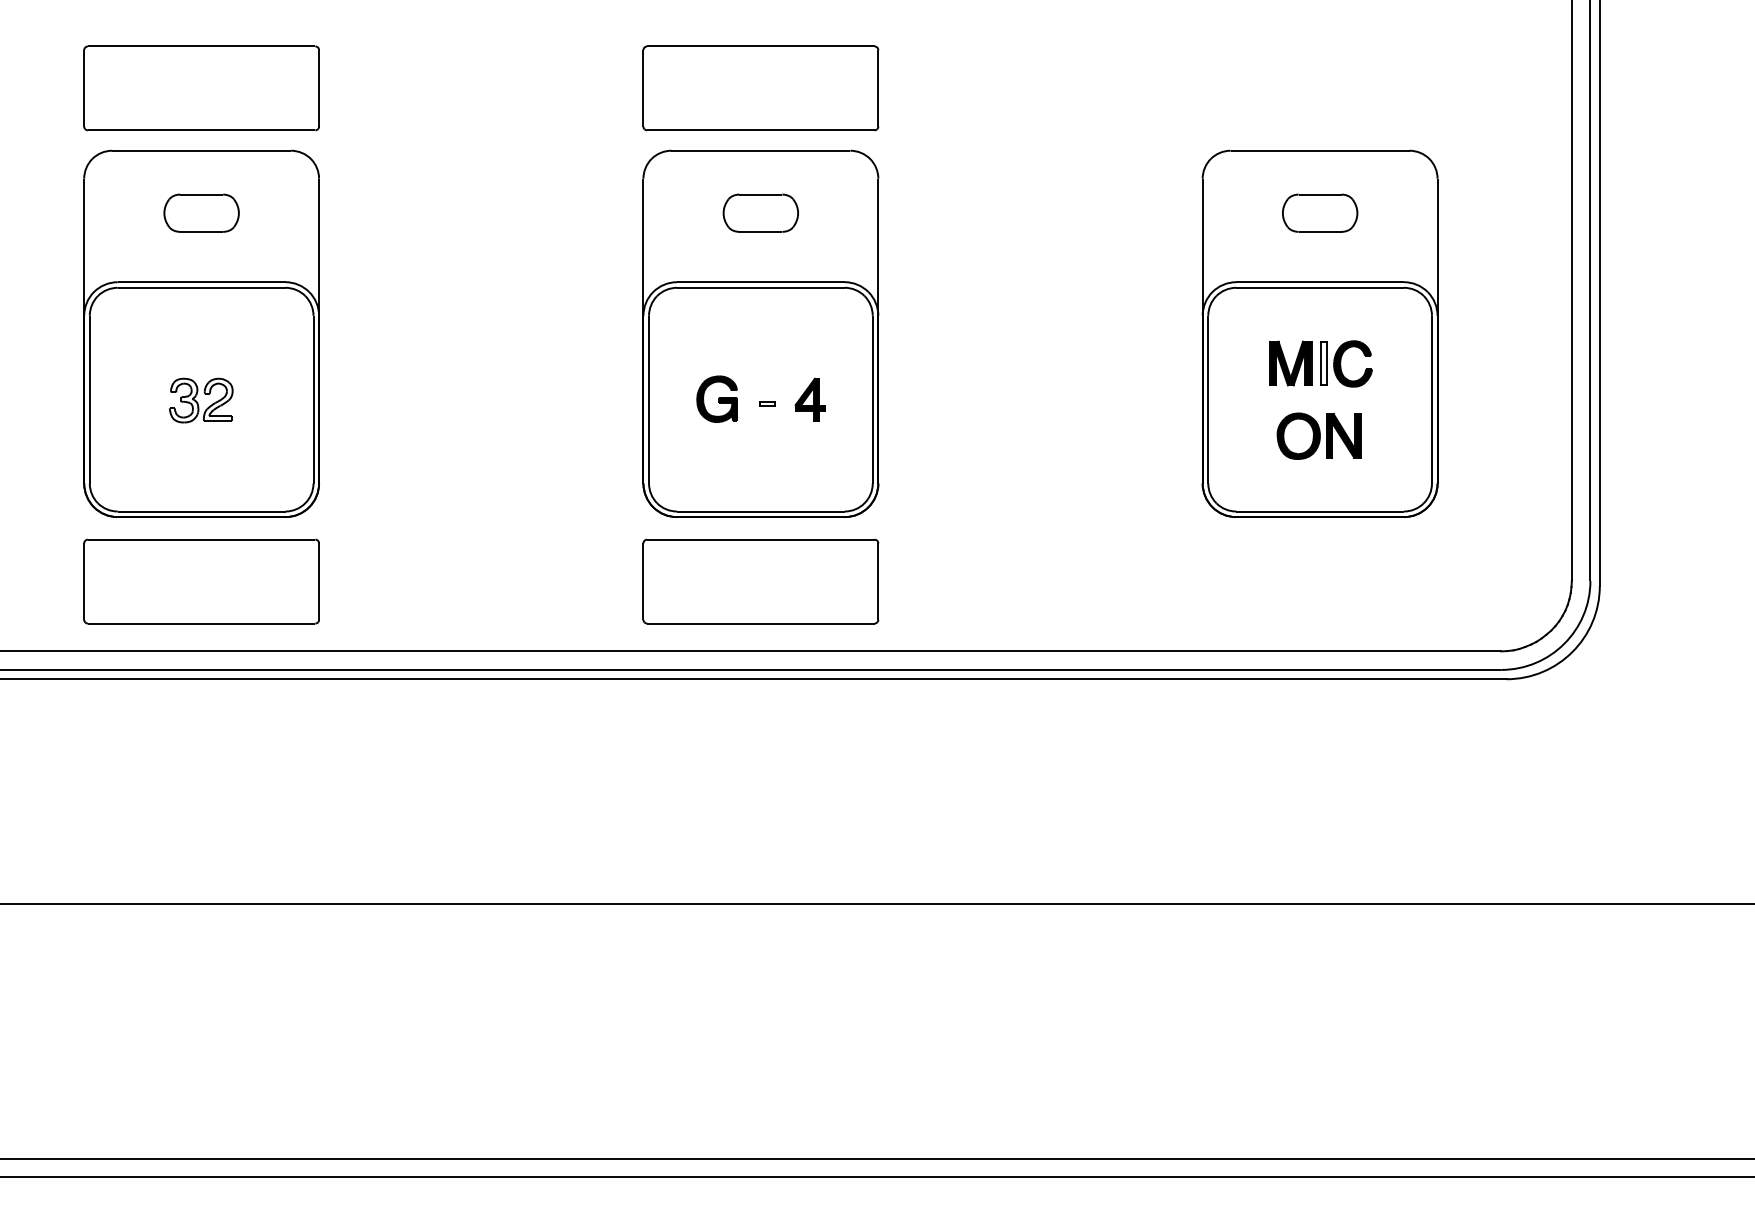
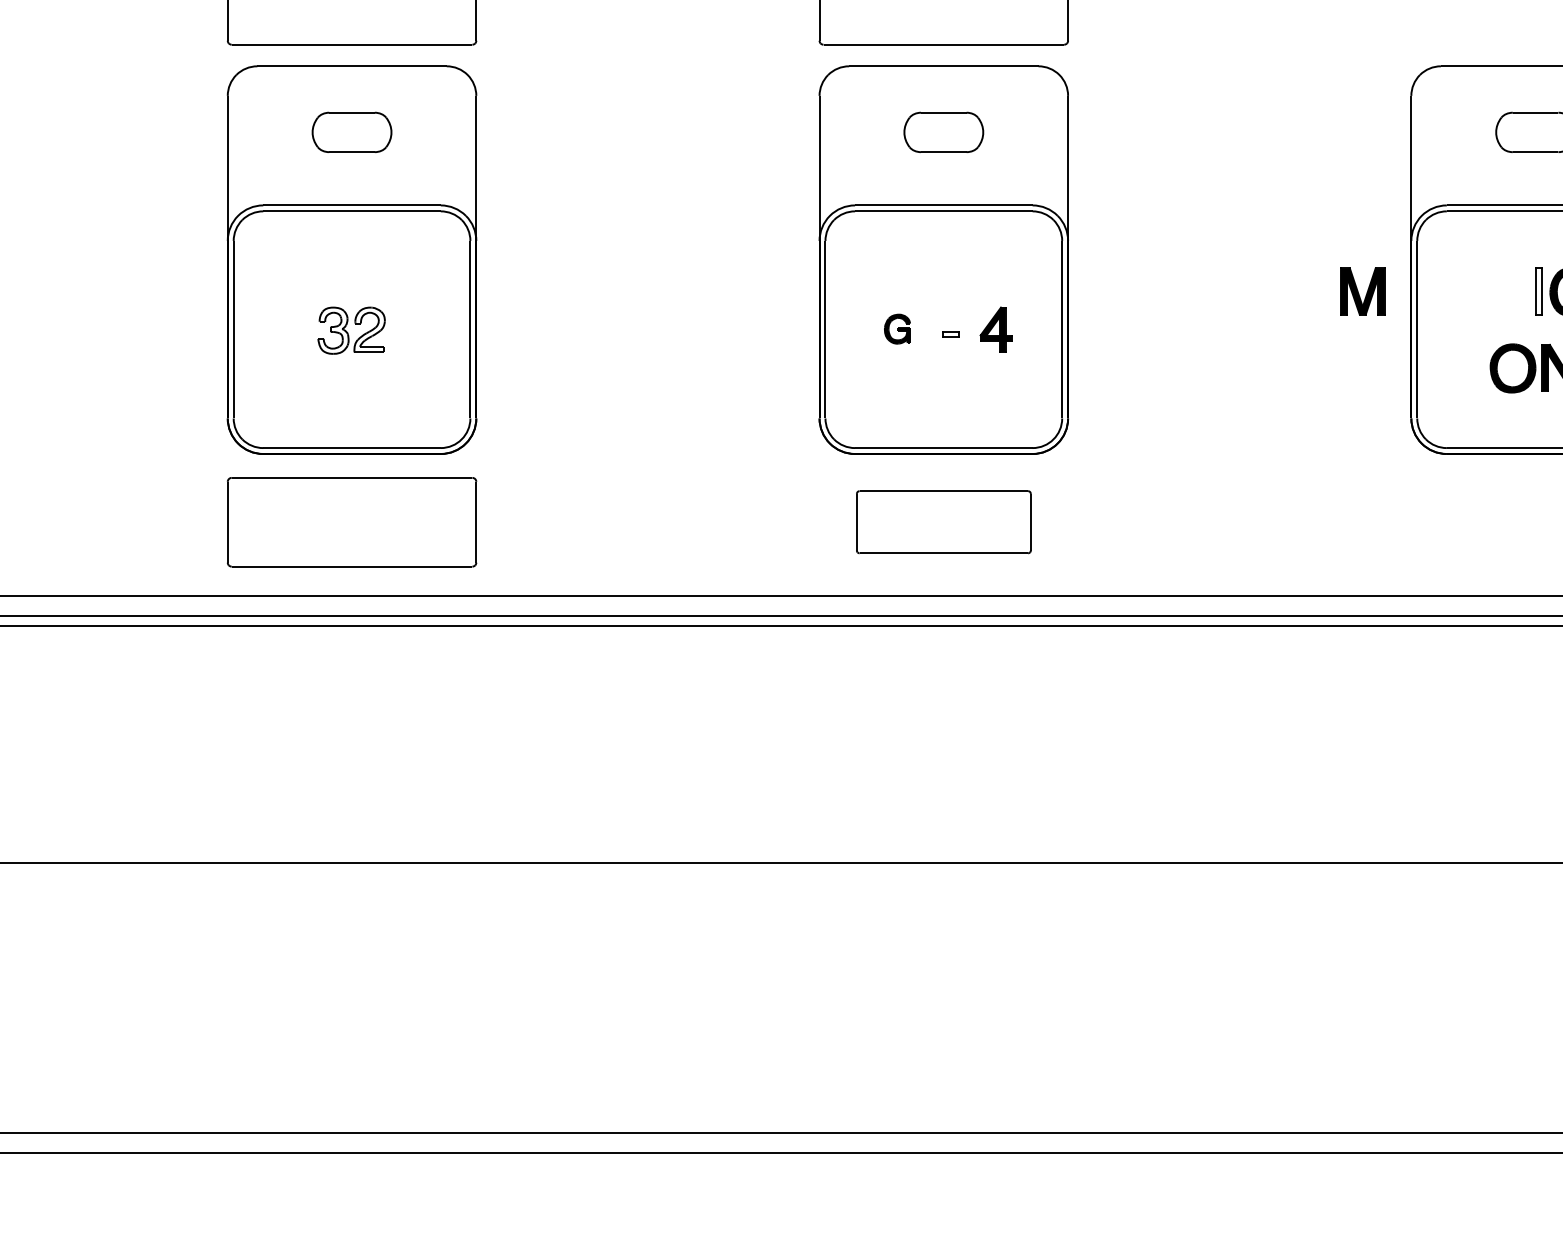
part: (1290, 363) -> (1362, 291), moved
part: (716, 398) -> (896, 328), size x0.6
part: (760, 581) -> (943, 522), size x0.7

